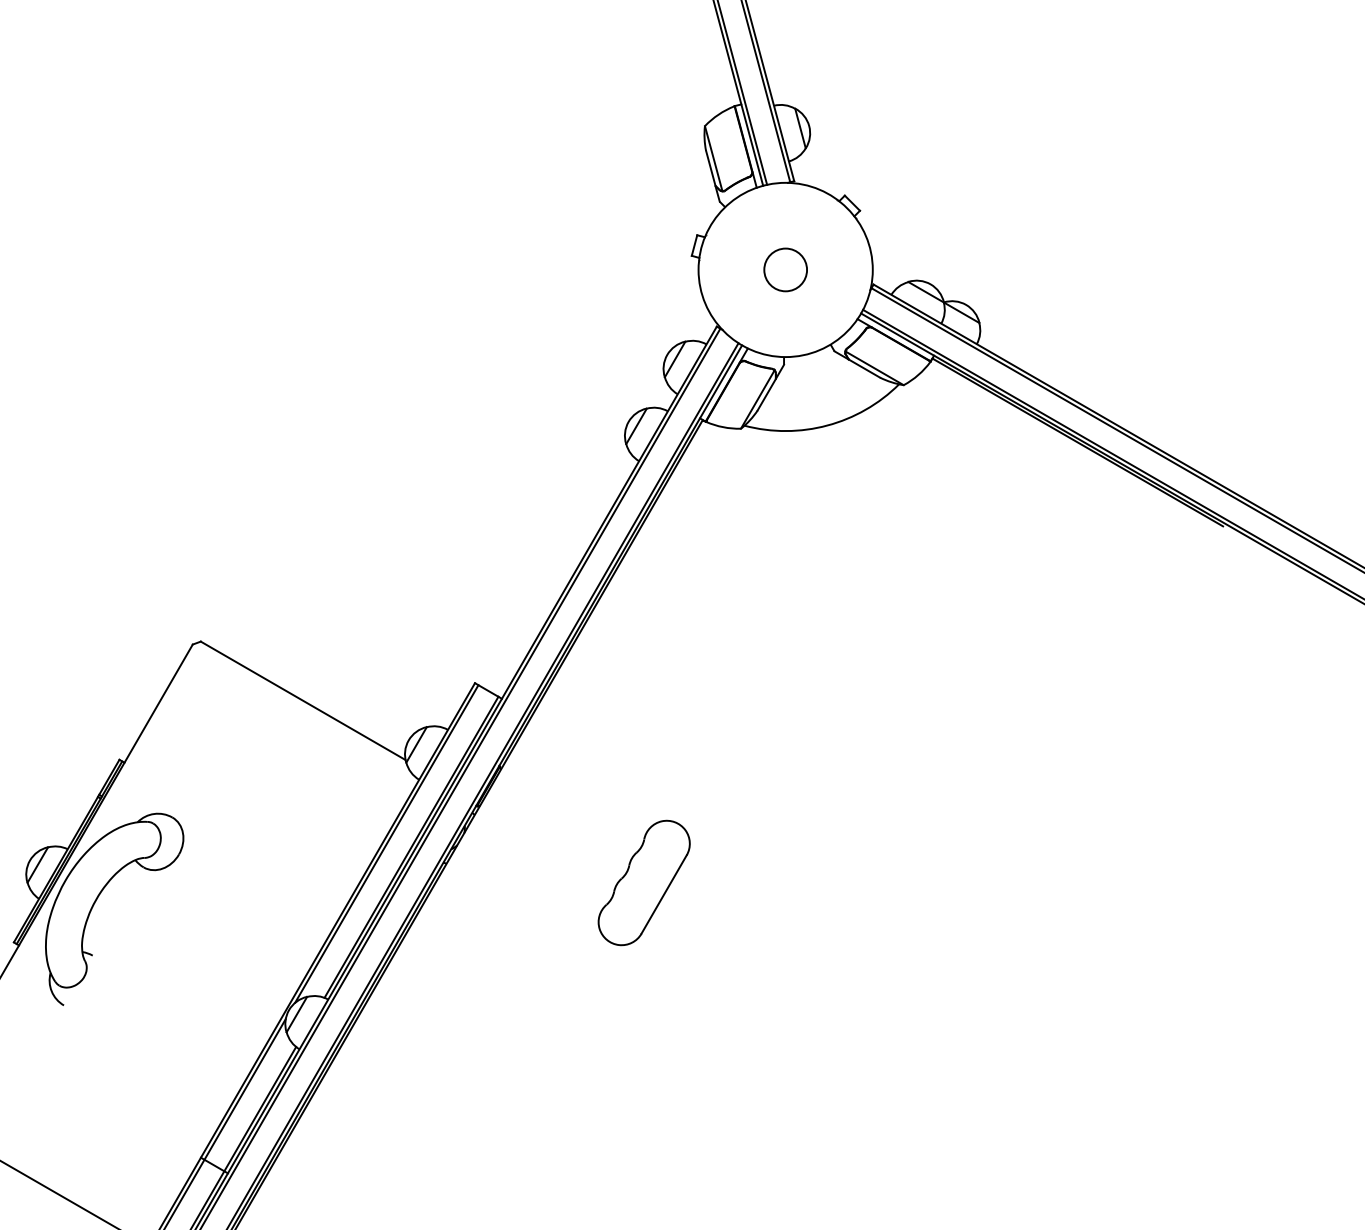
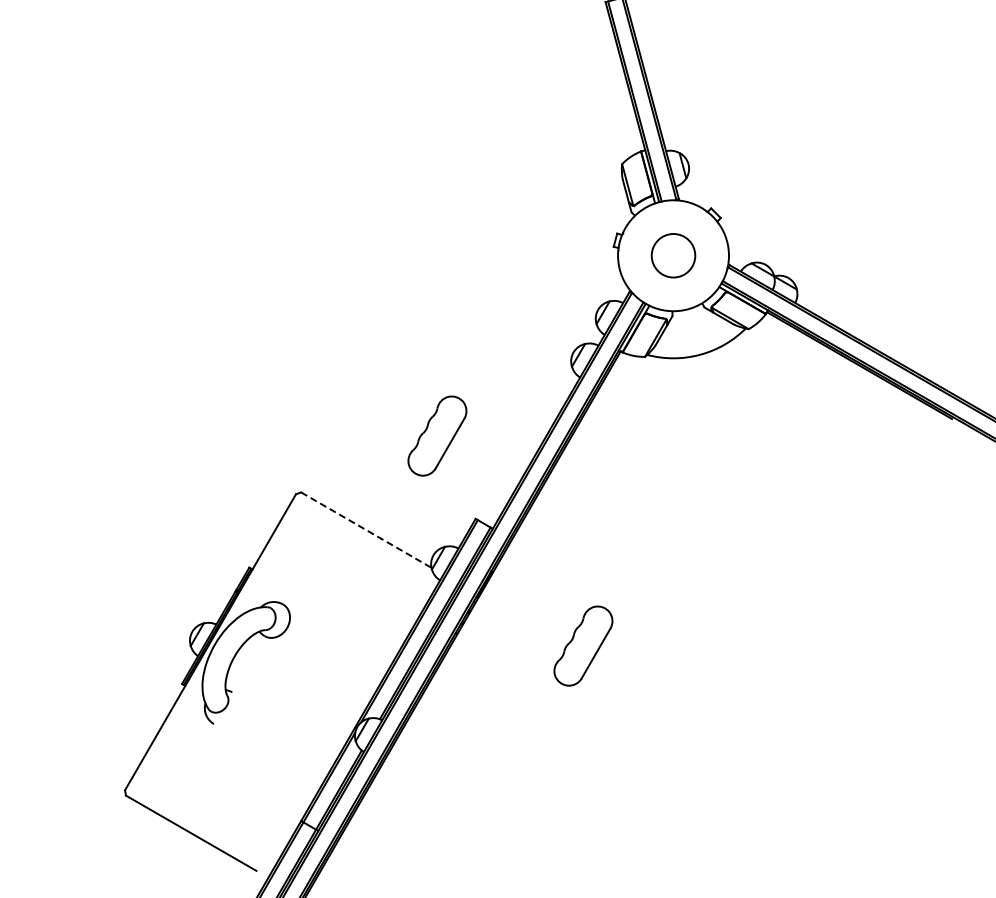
circle: (785, 269) -> (673, 255), size x1.6
part: (415, 552) -> (437, 435), added
line: (303, 701) -> (366, 530), solid -> dashed

